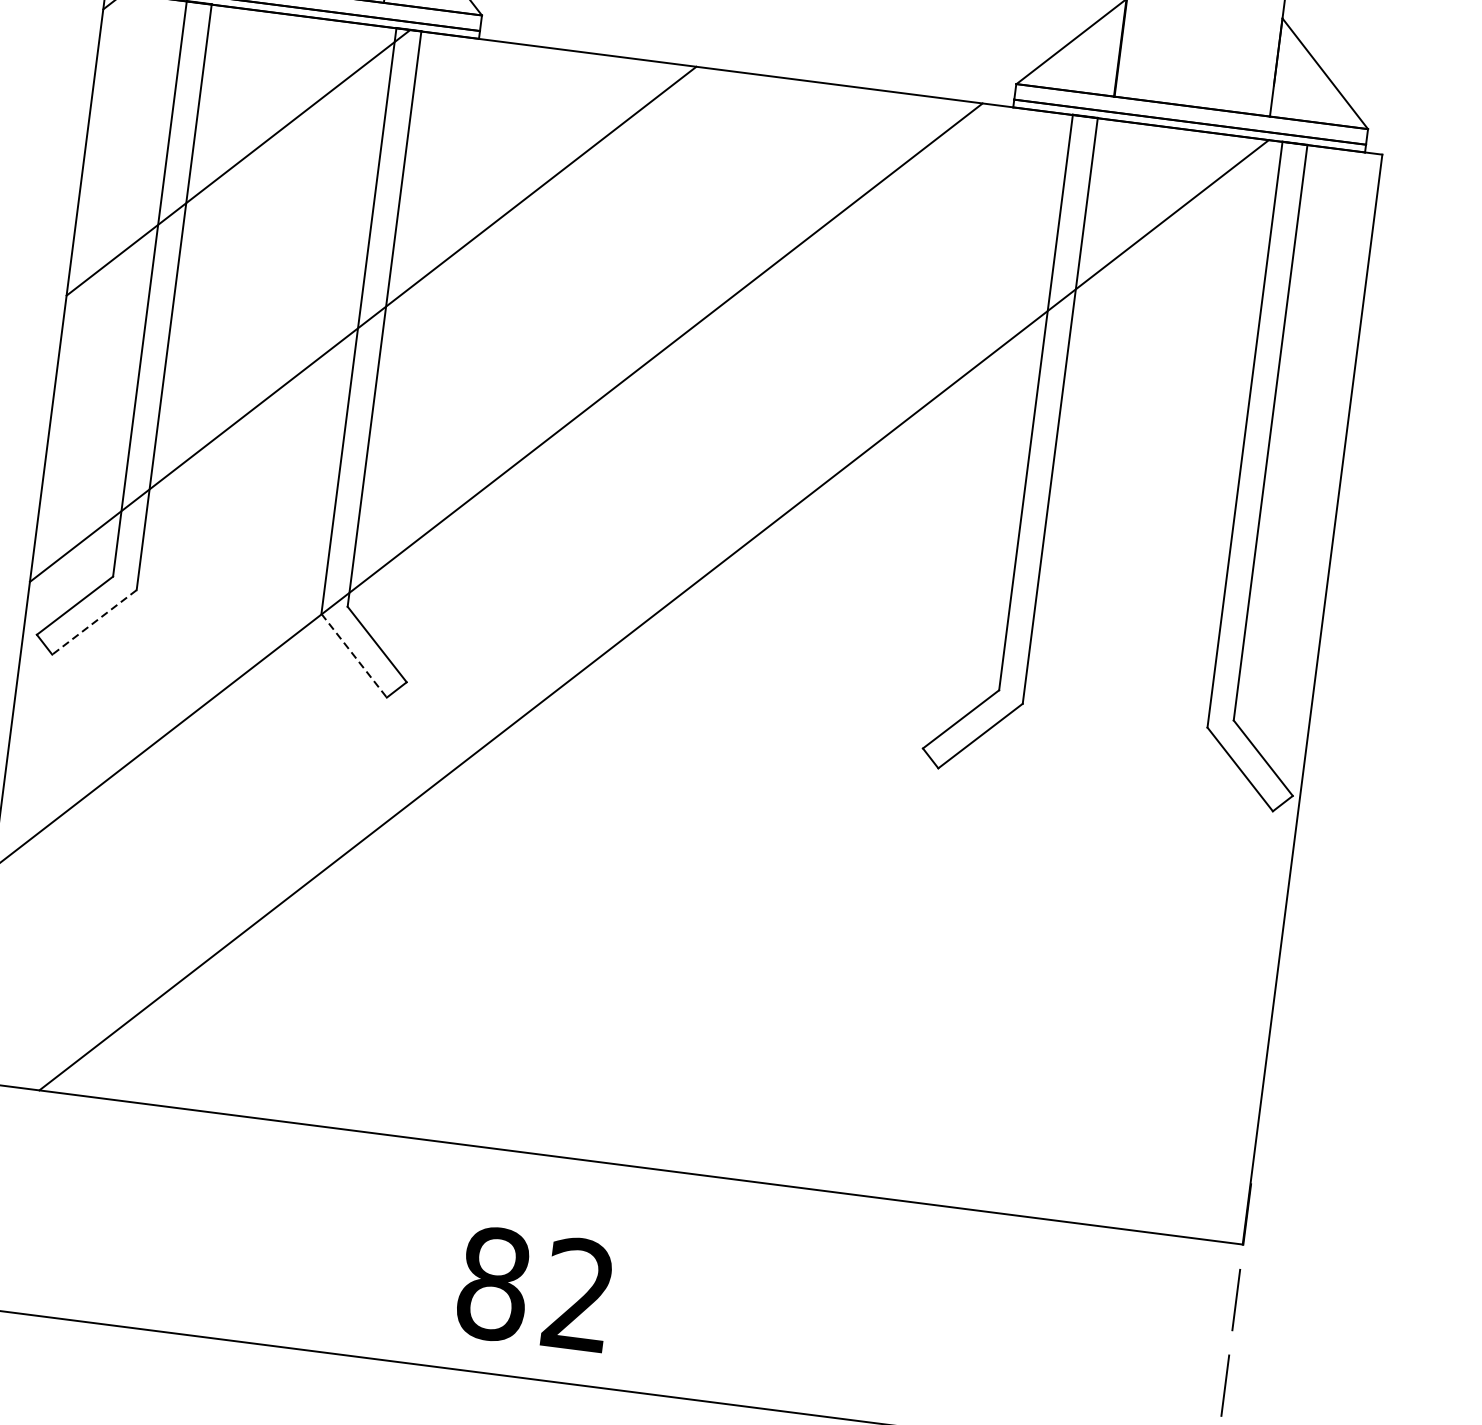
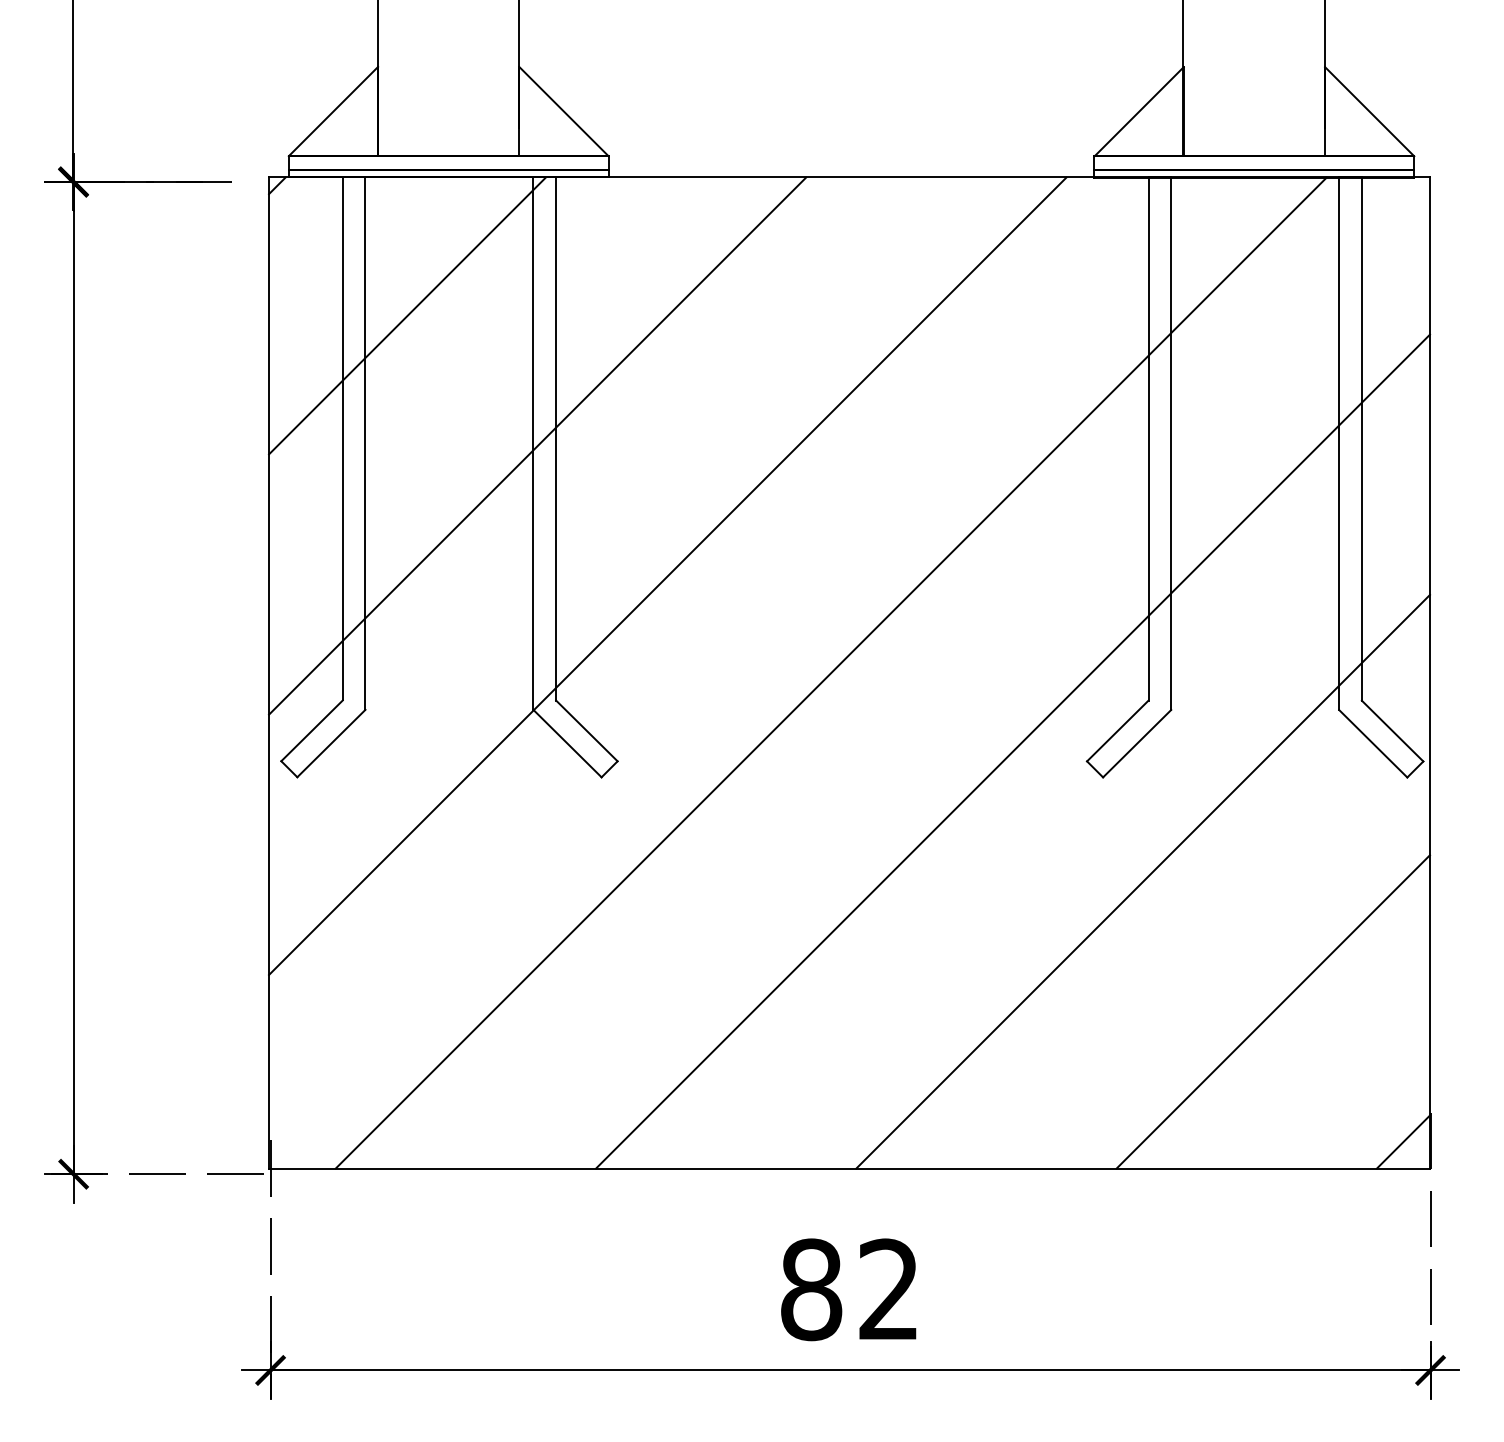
line: (94, 622) -> (331, 743), dashed -> solid
line: (354, 655) -> (567, 743), dashed -> solid
line: (842, 727) -> (1012, 751), added
line: (967, 888) -> (1142, 881), added
line: (1091, 1049) -> (1272, 1011), added
line: (1216, 1210) -> (1402, 1141), added
text: (534, 1289) -> (848, 1289), moved

